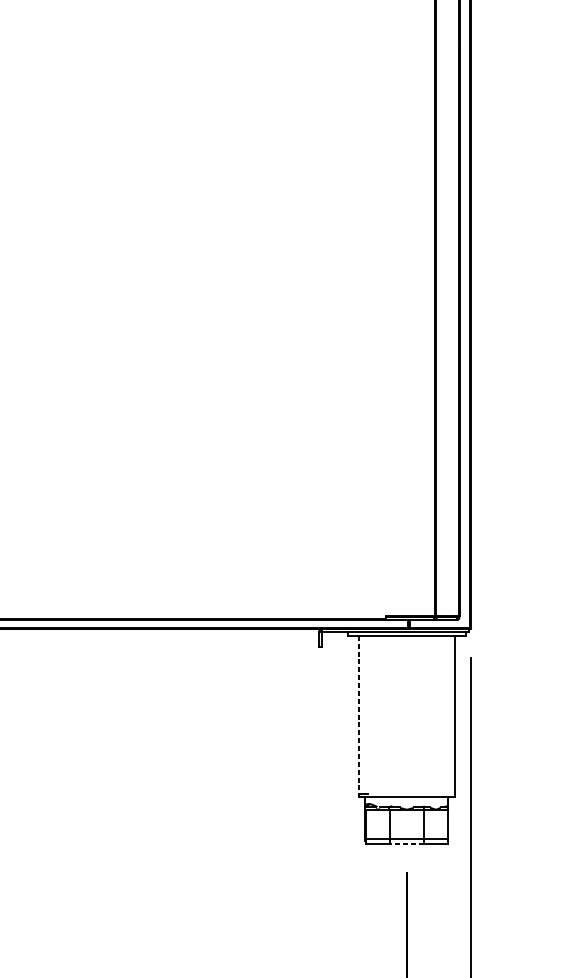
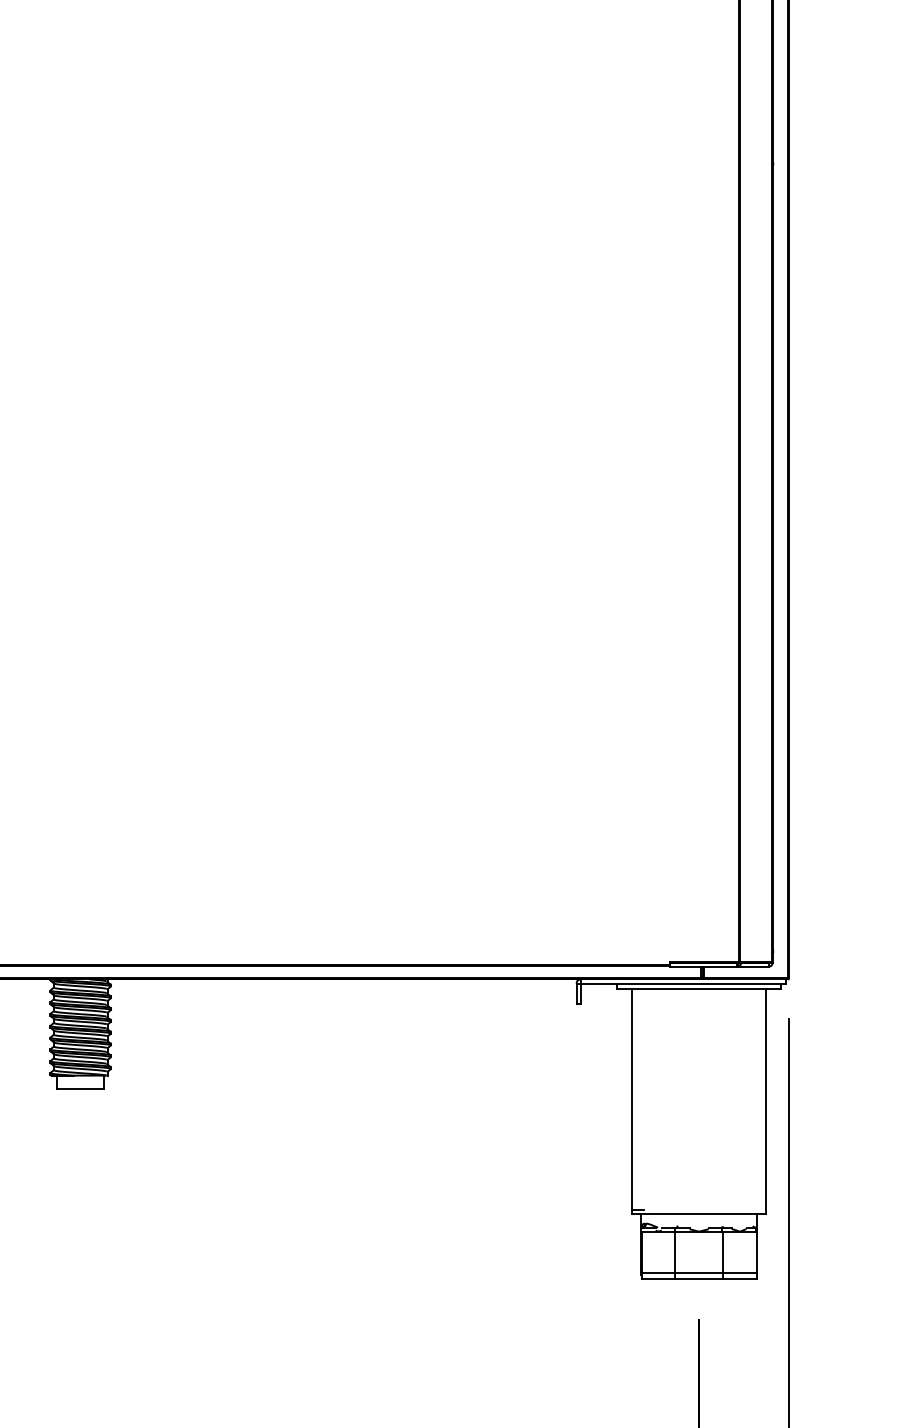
line: (358, 715) -> (631, 1099), dashed -> solid
line: (407, 843) -> (699, 1278), dashed -> solid

